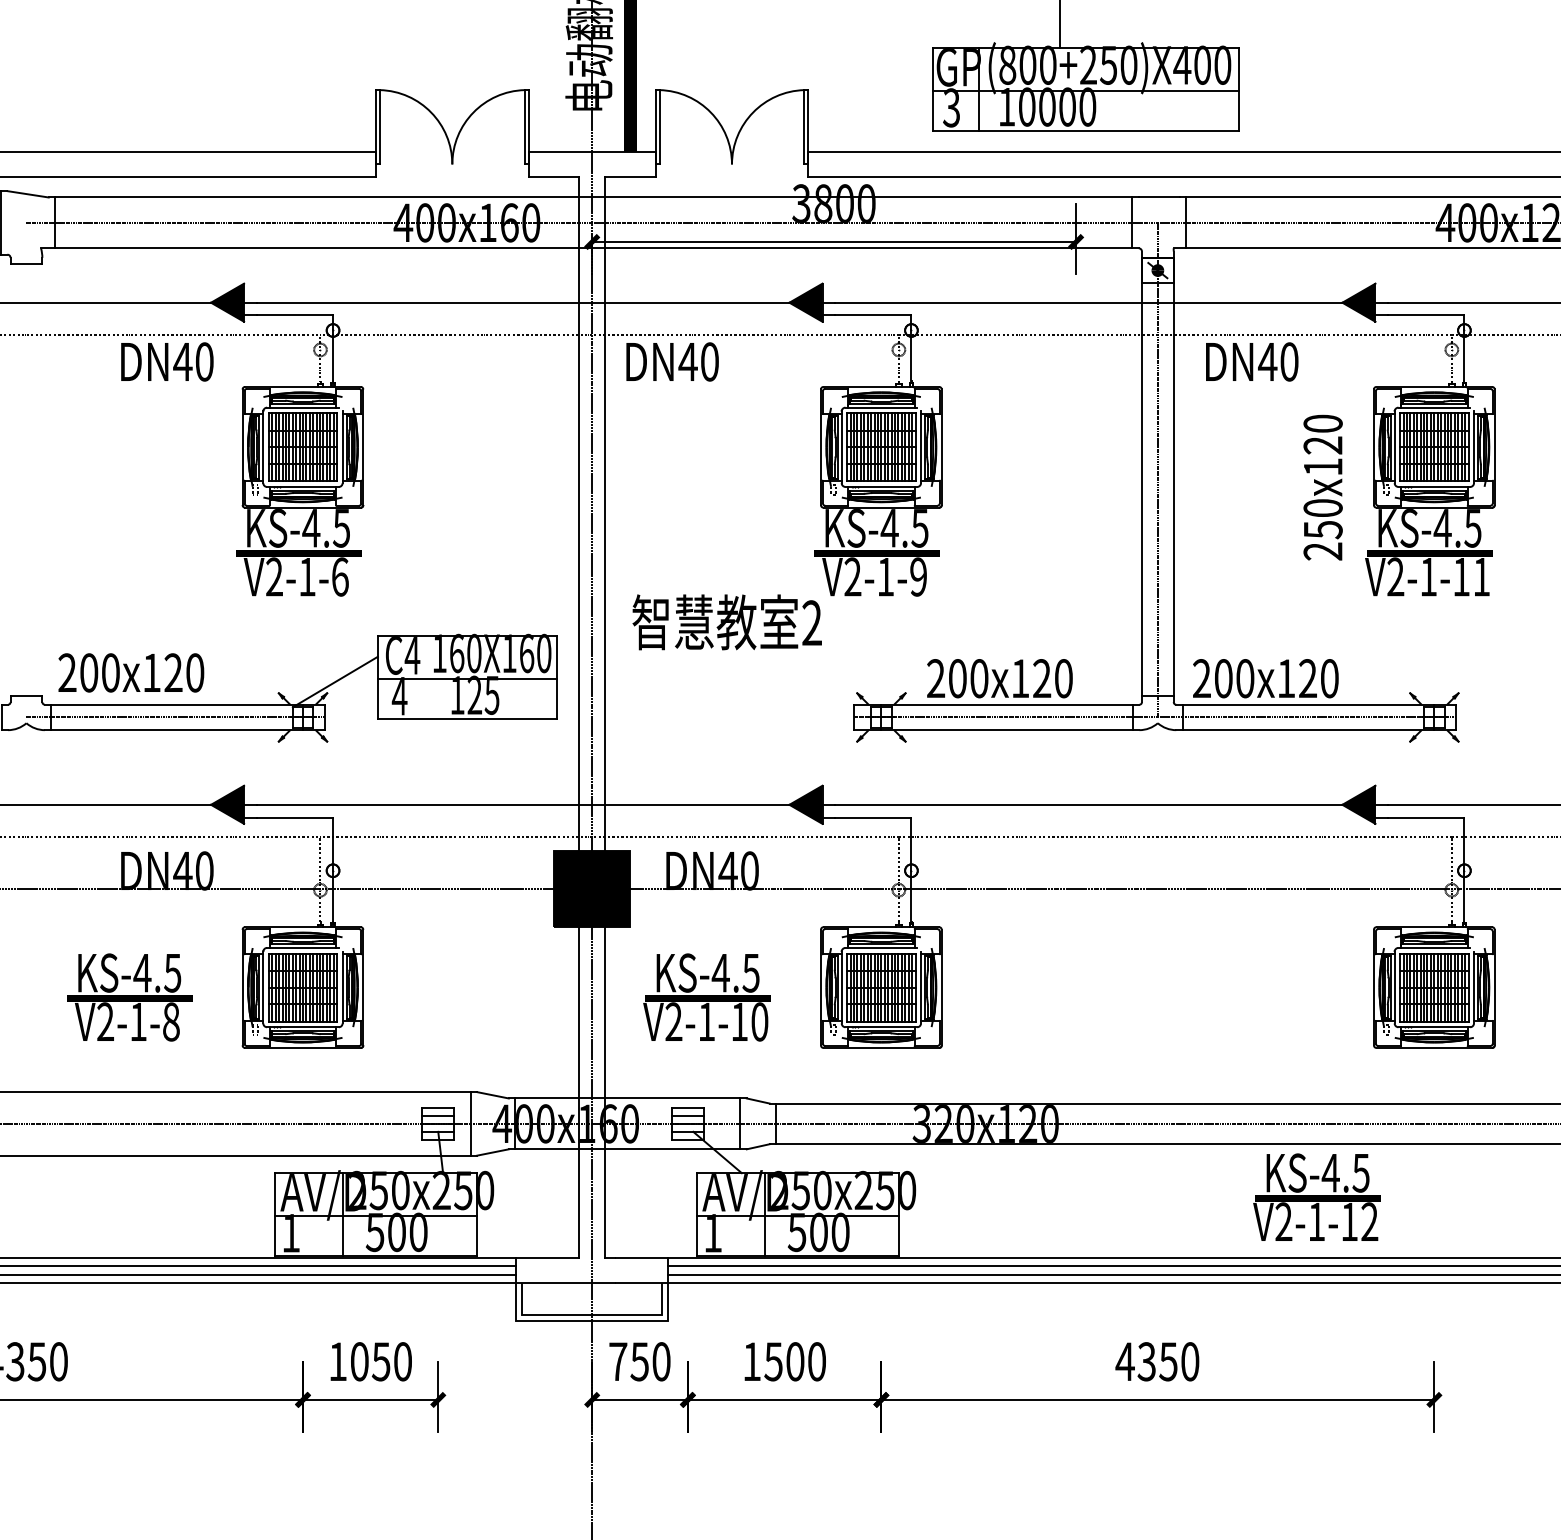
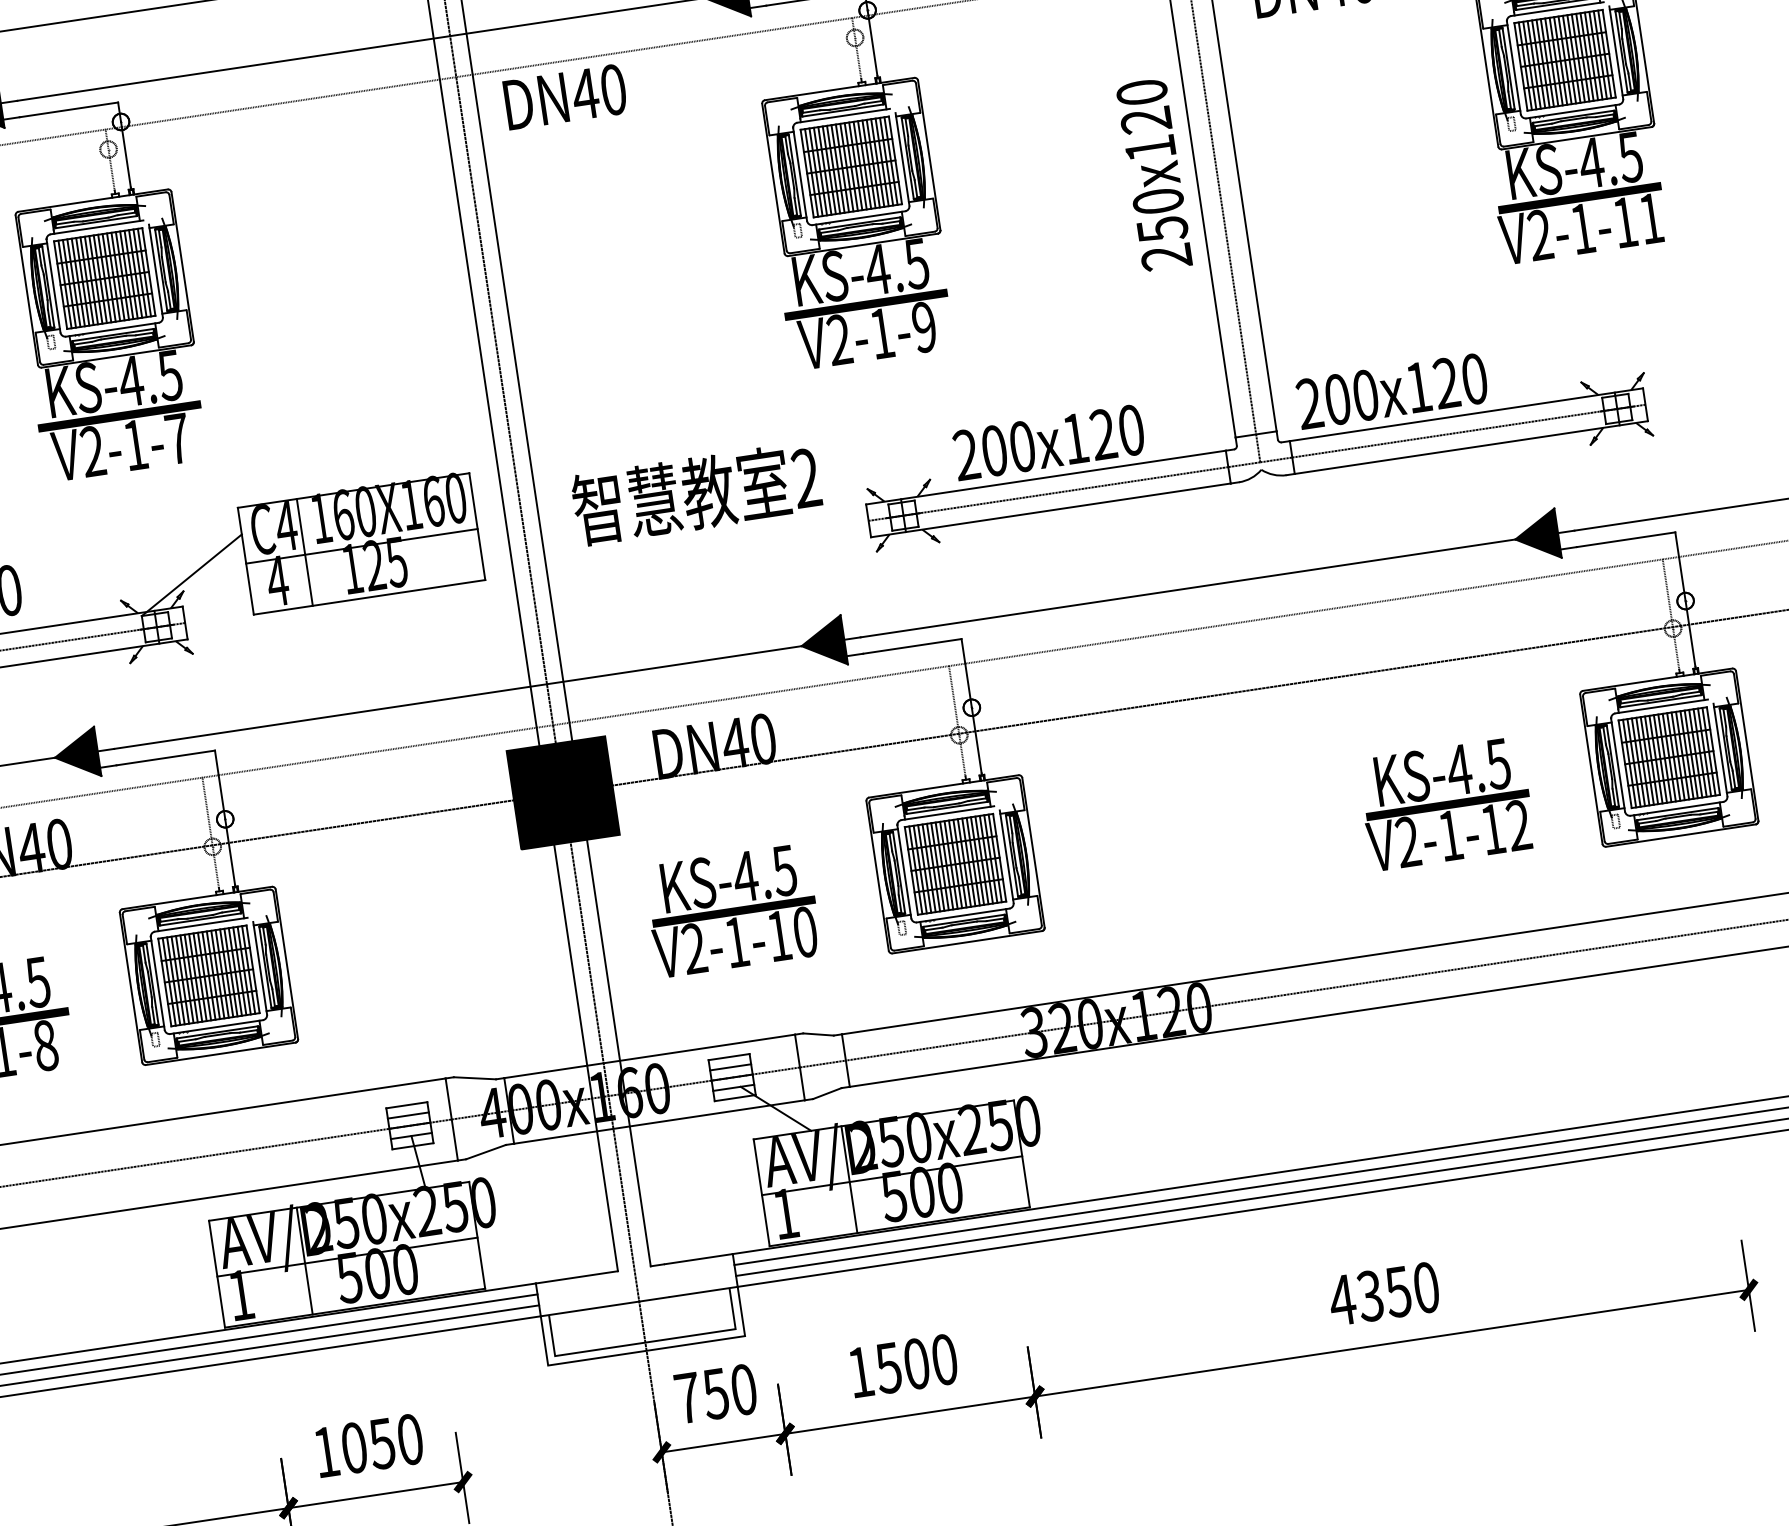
text: (1322, 487) -> (1153, 174), moved
text: (340, 576) -> (178, 438), V2-1-6 -> V2-1-7
text: (726, 622) -> (695, 493), moved
line: (423, 677) -> (304, 552), added
text: (1316, 1196) -> (1445, 802), moved

